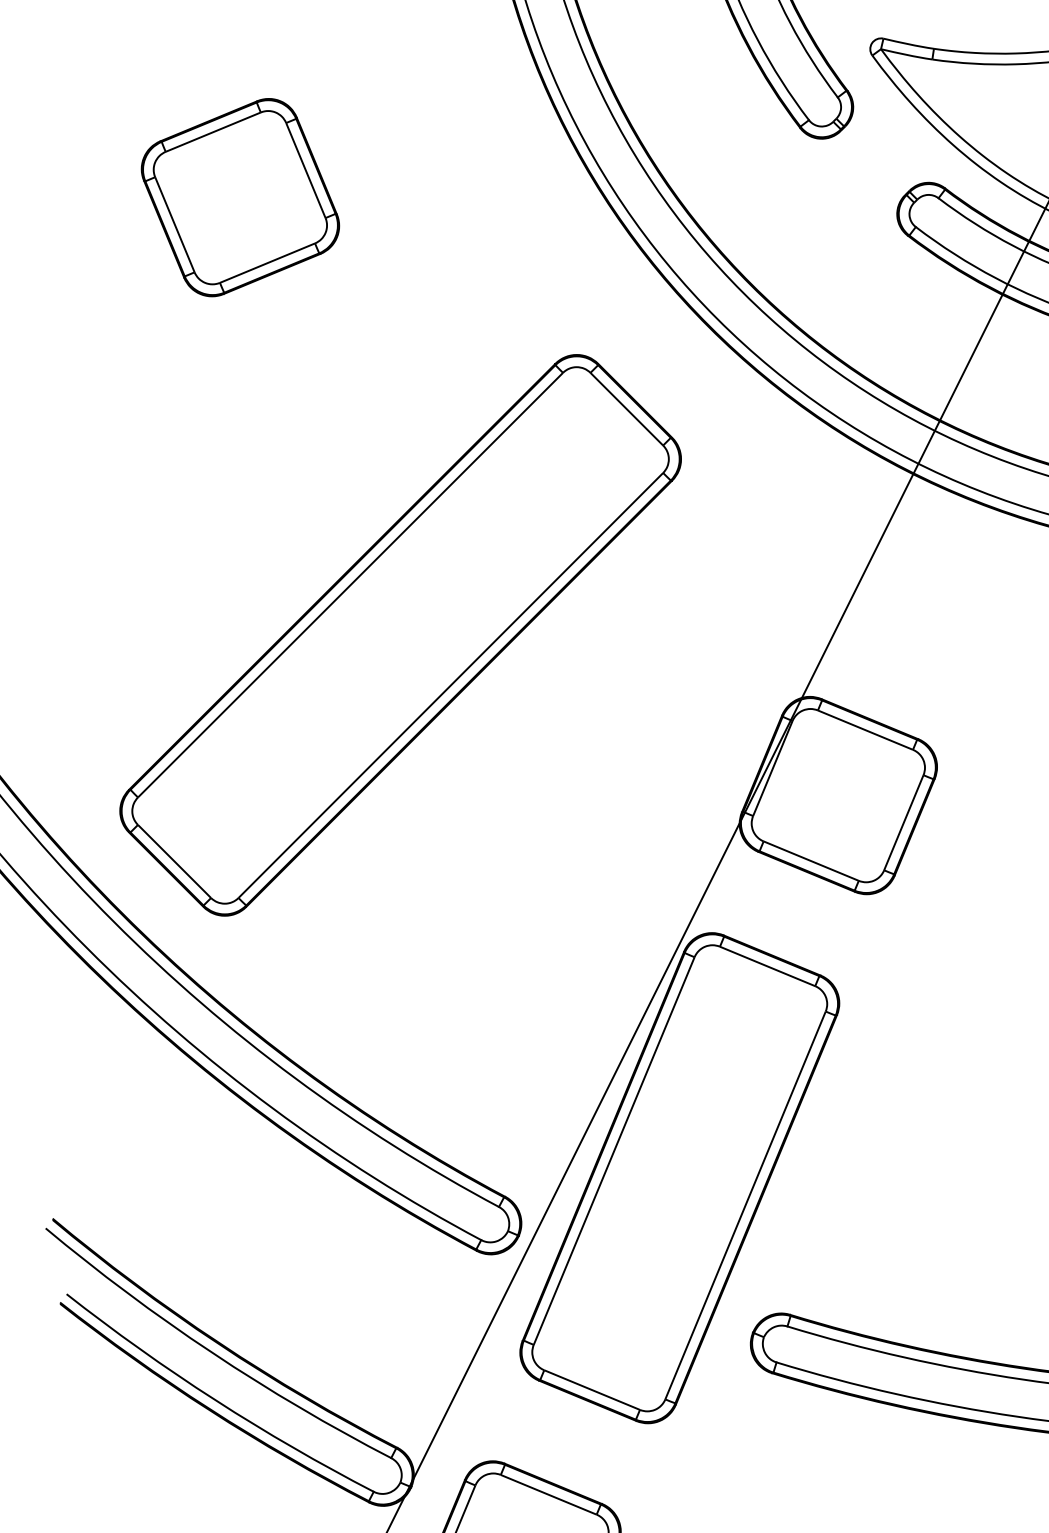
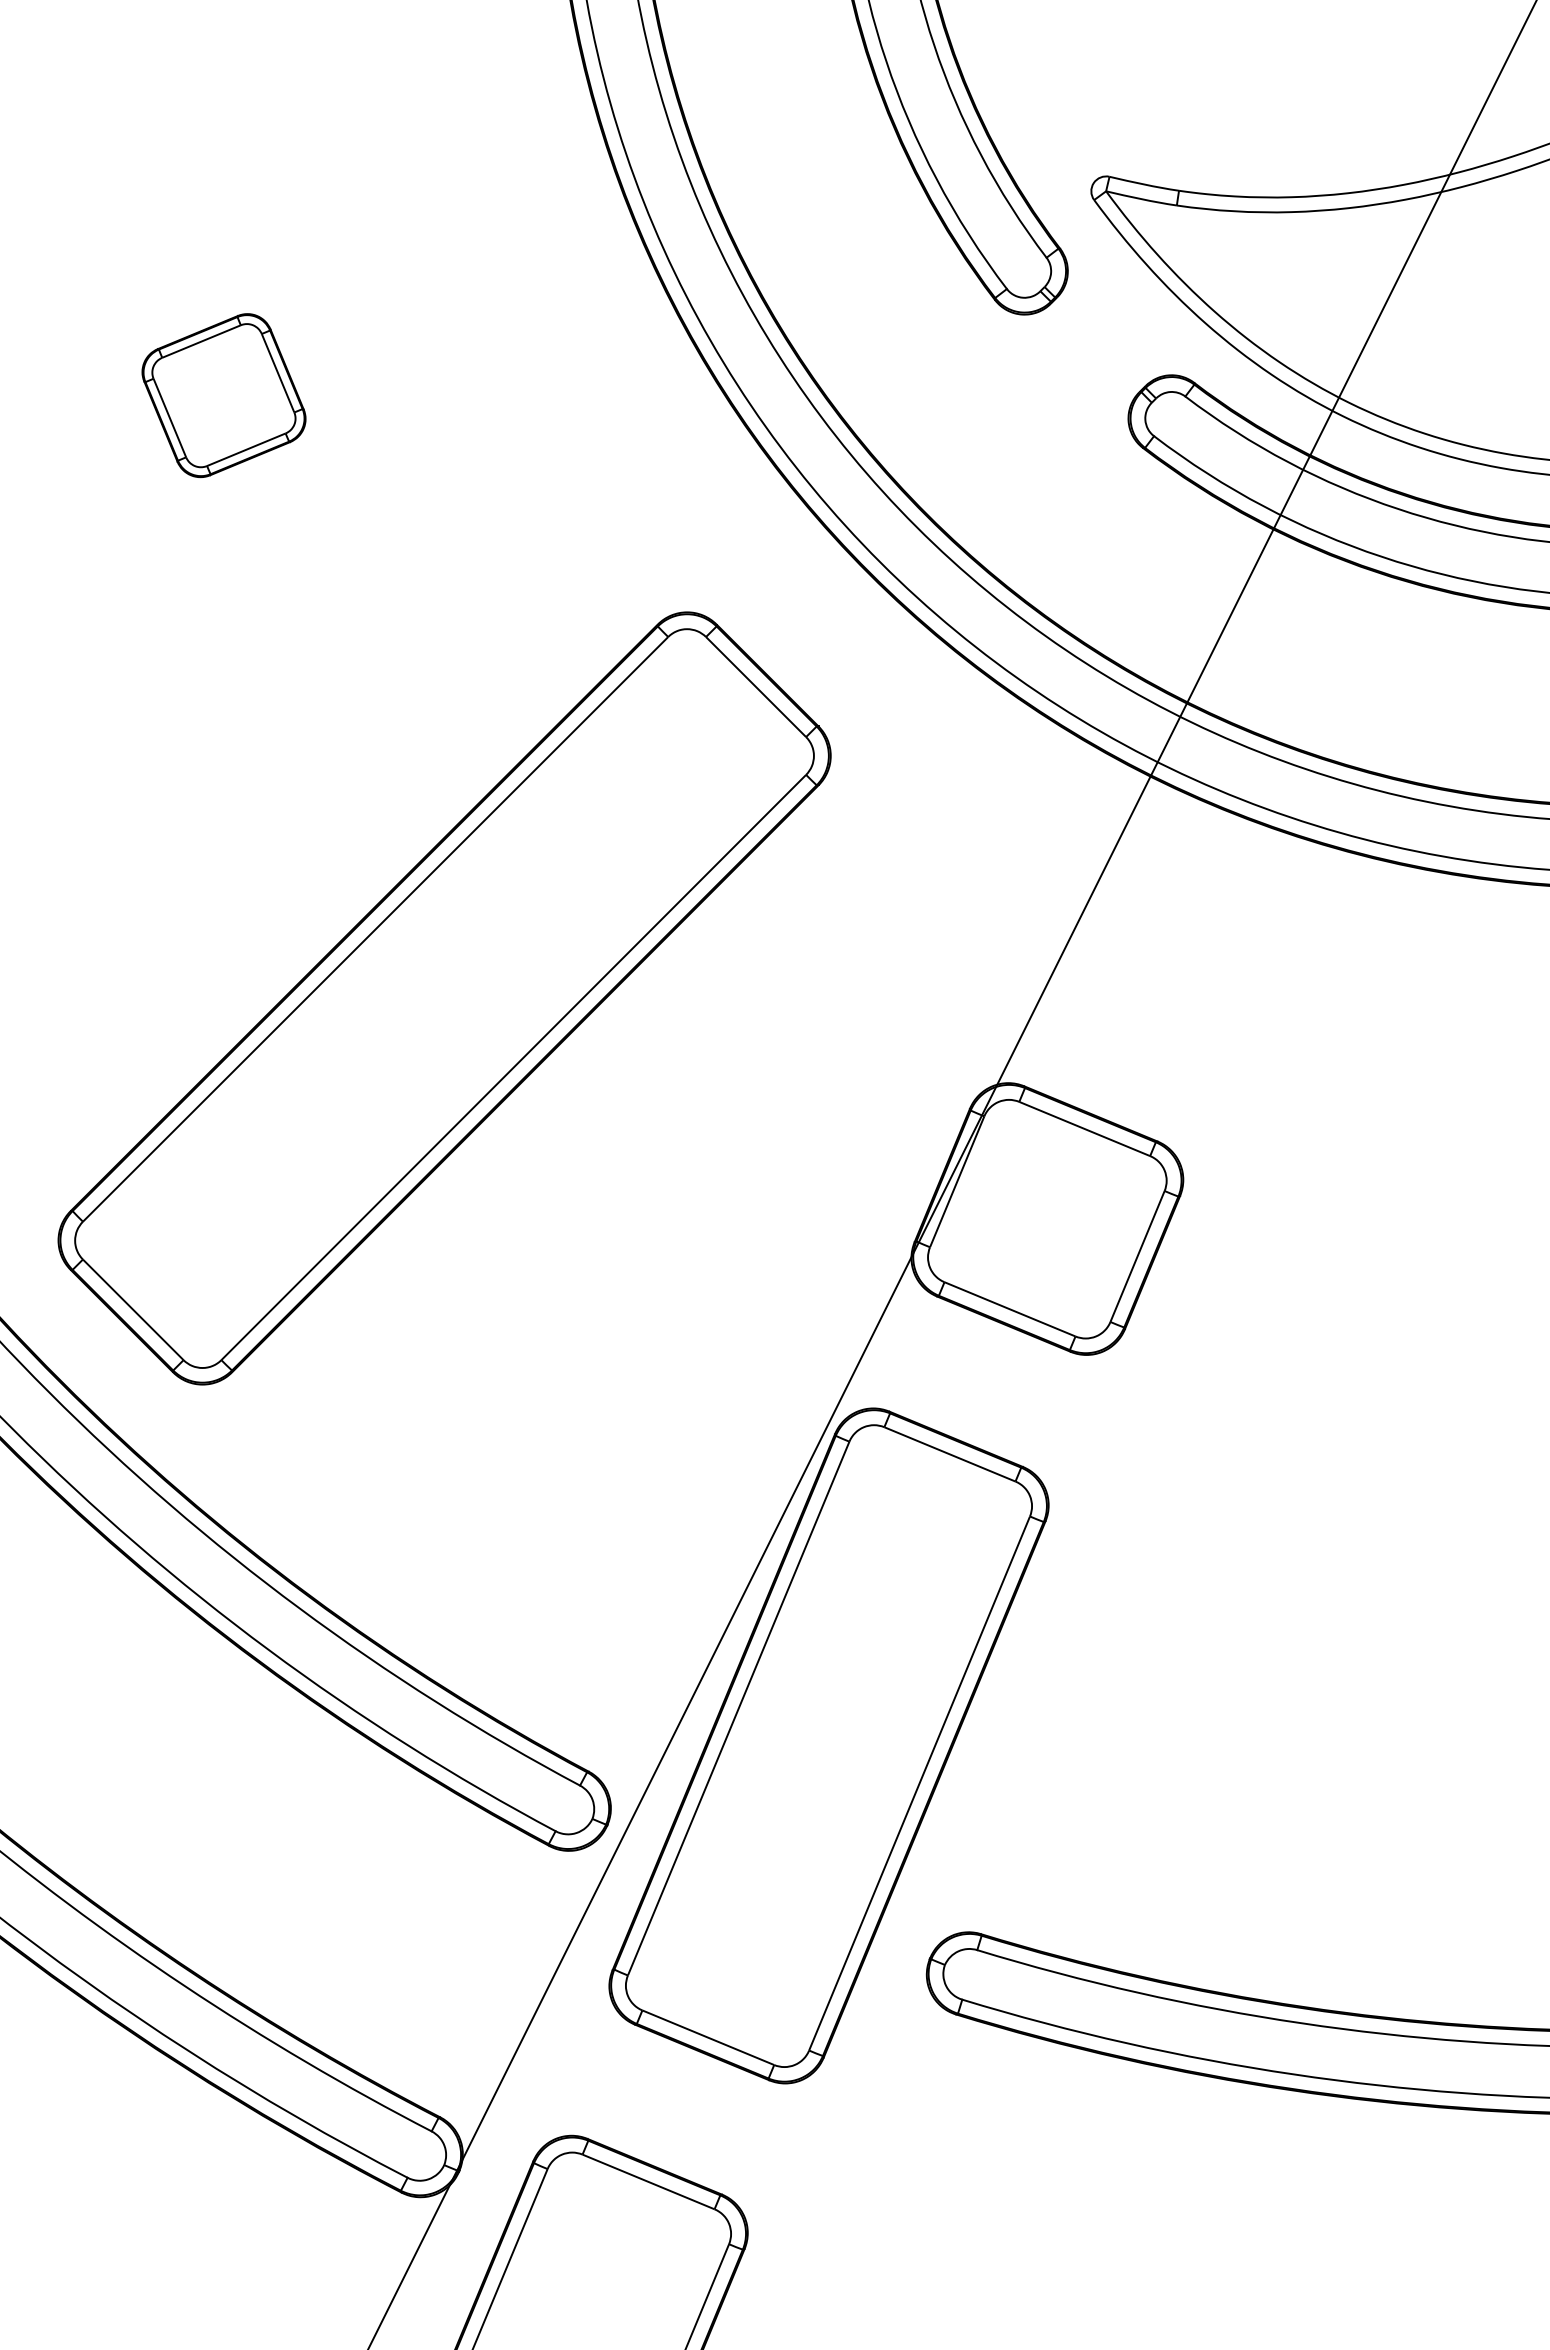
part: (240, 197) -> (223, 395), size x0.6

